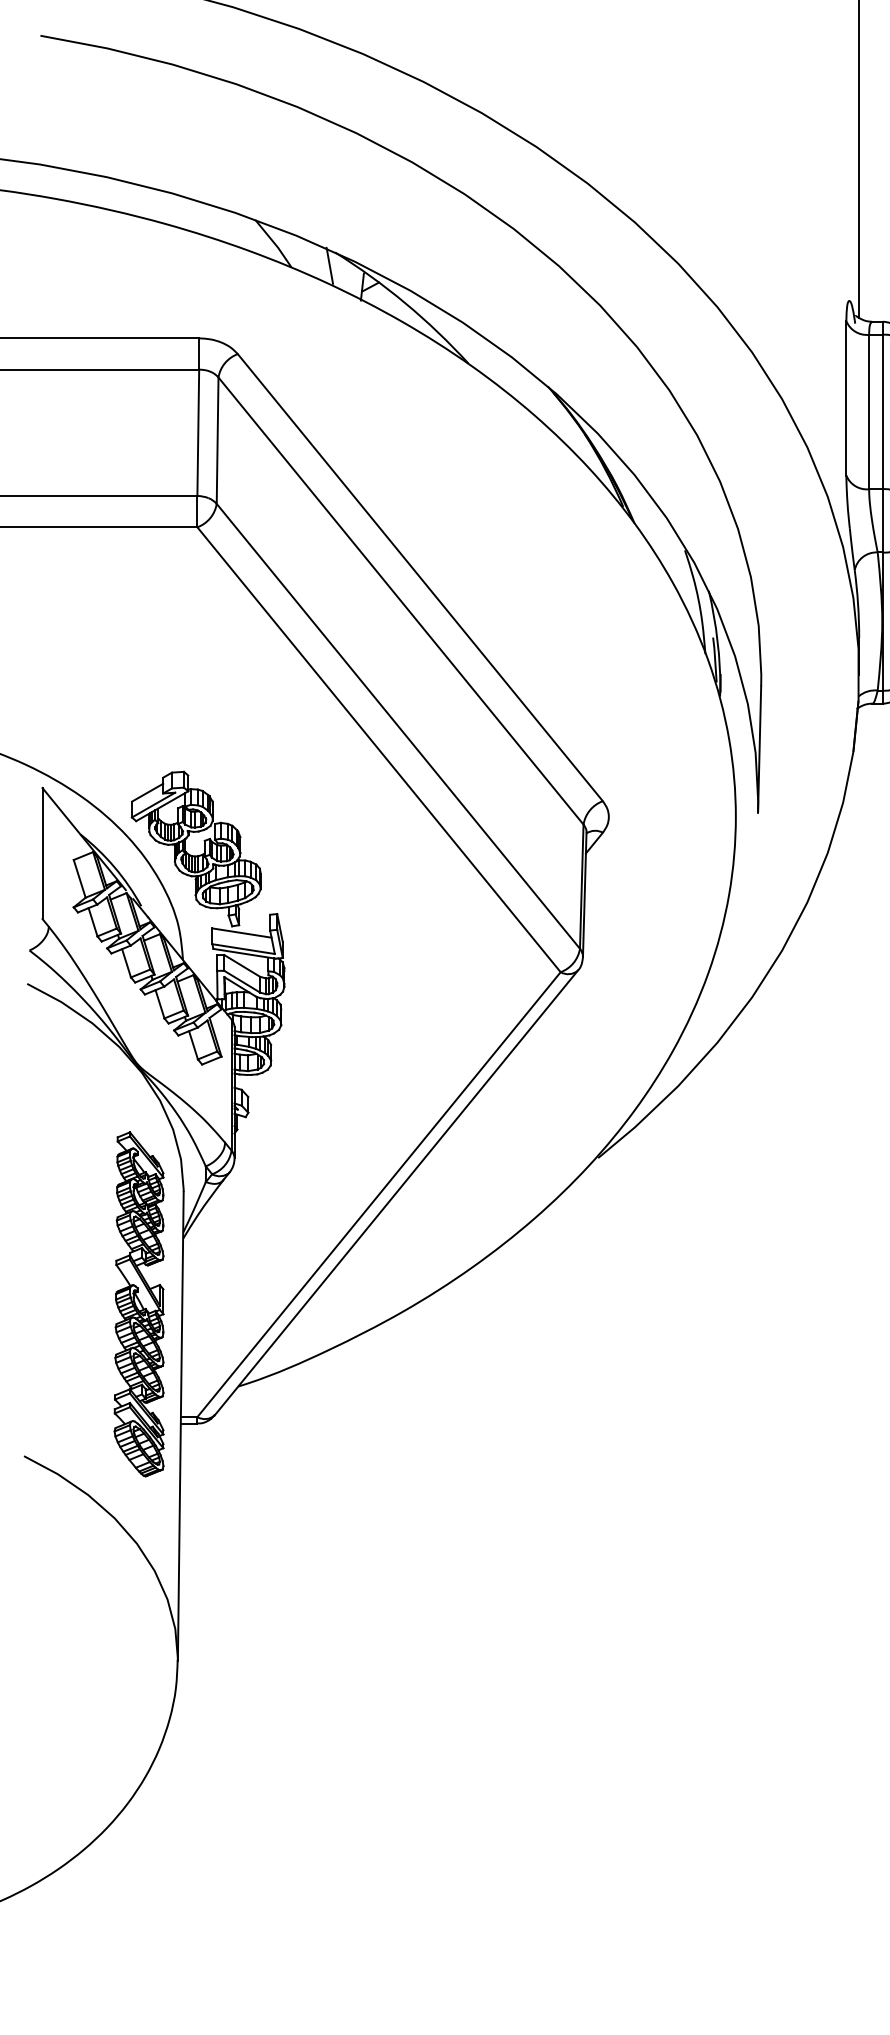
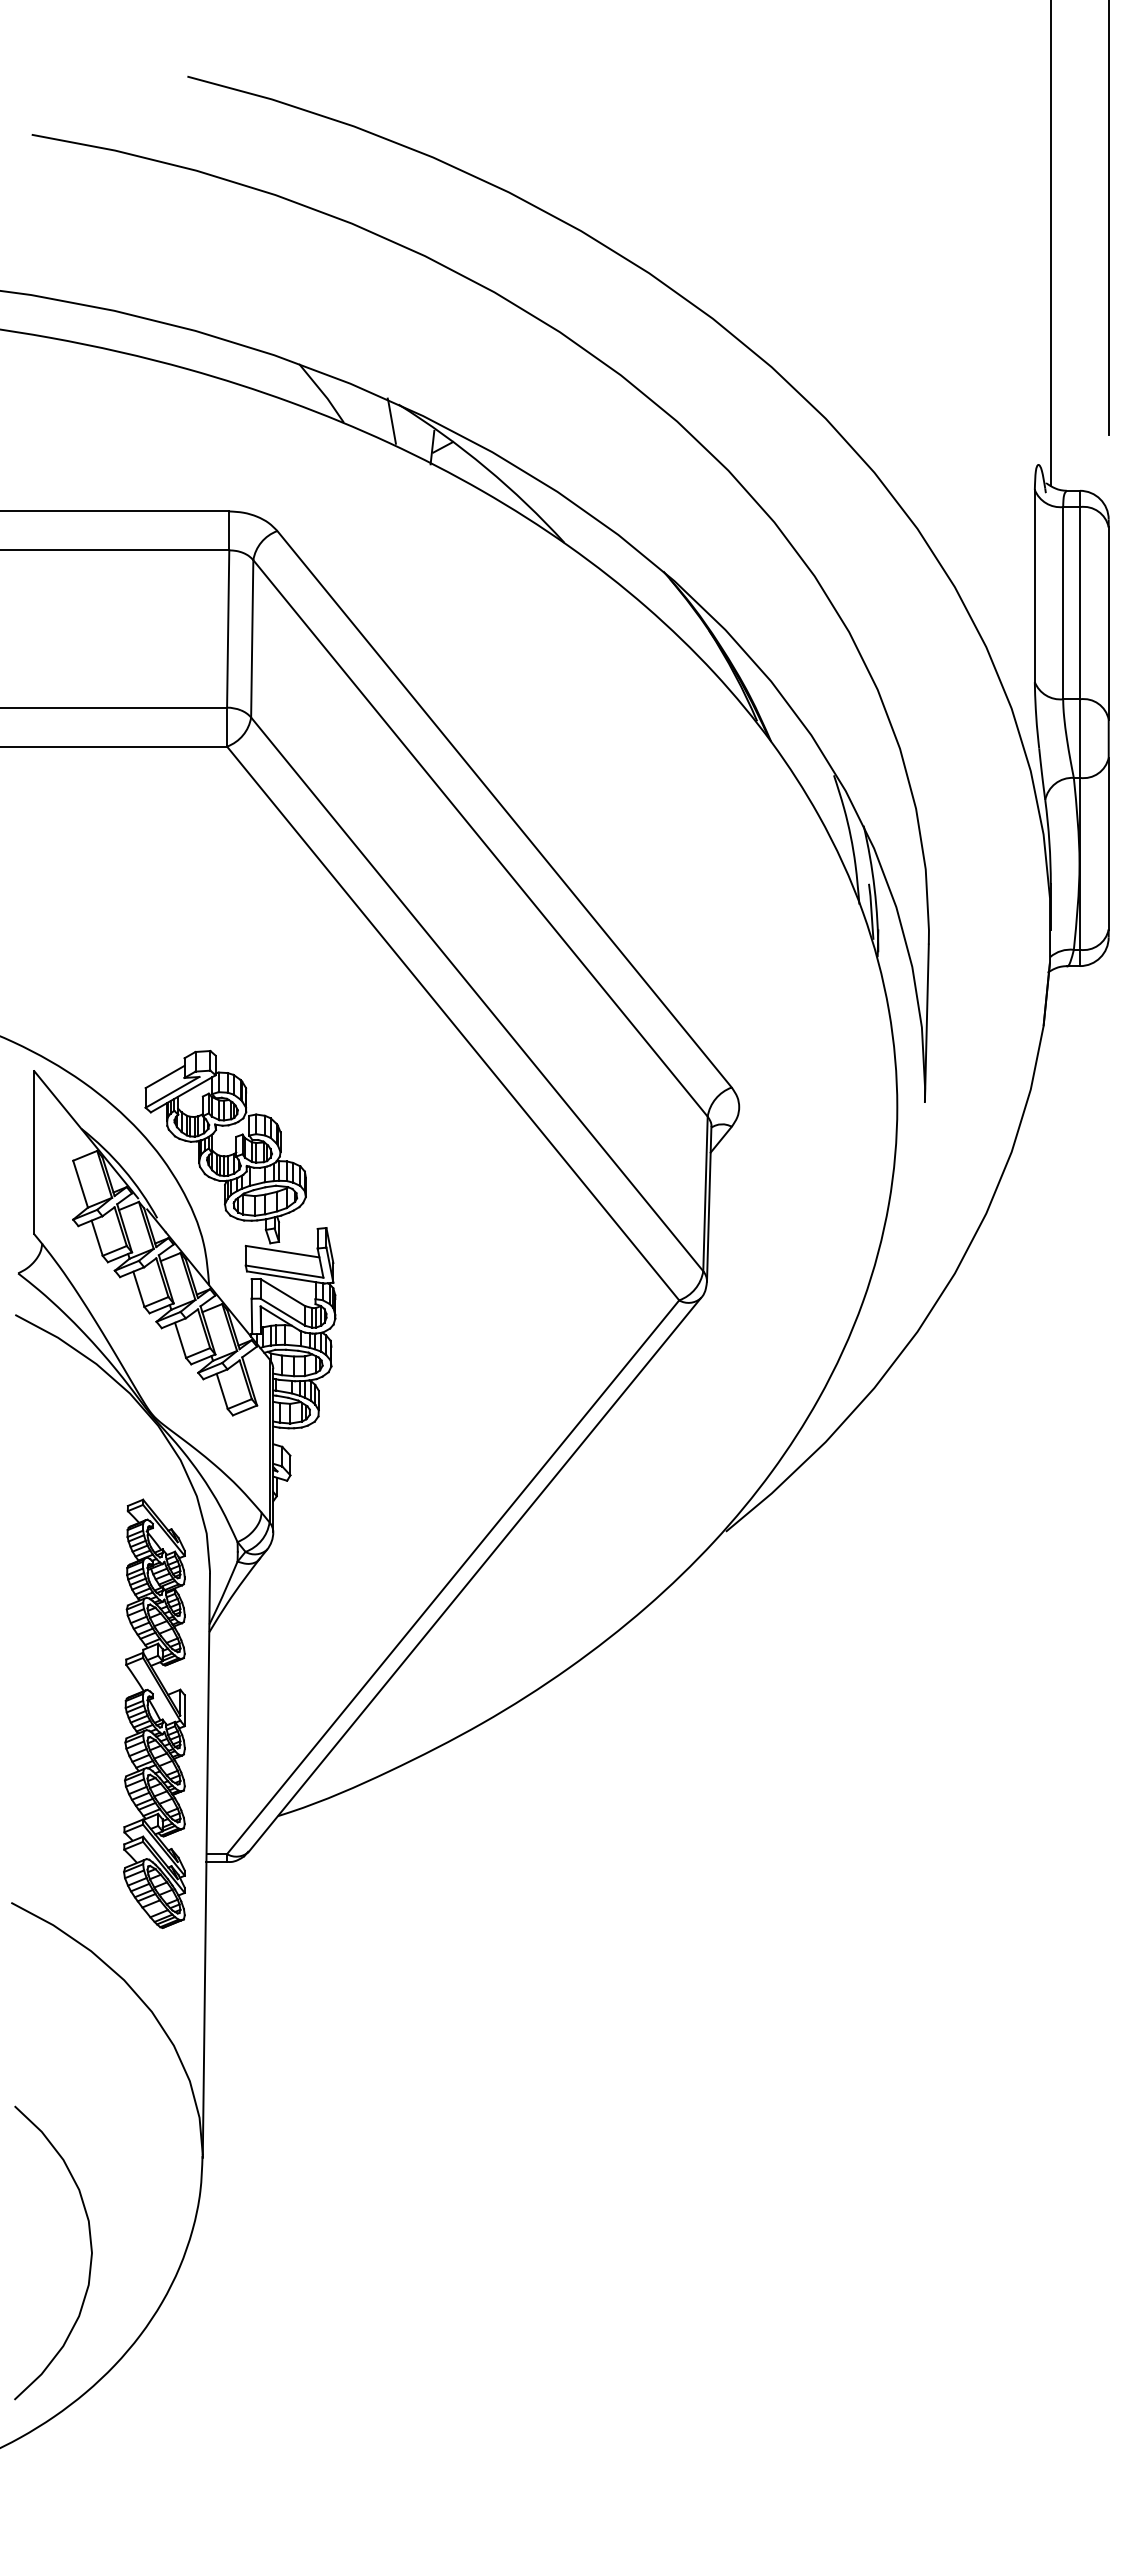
curve: (87, 1735) -> (90, 2250), added

